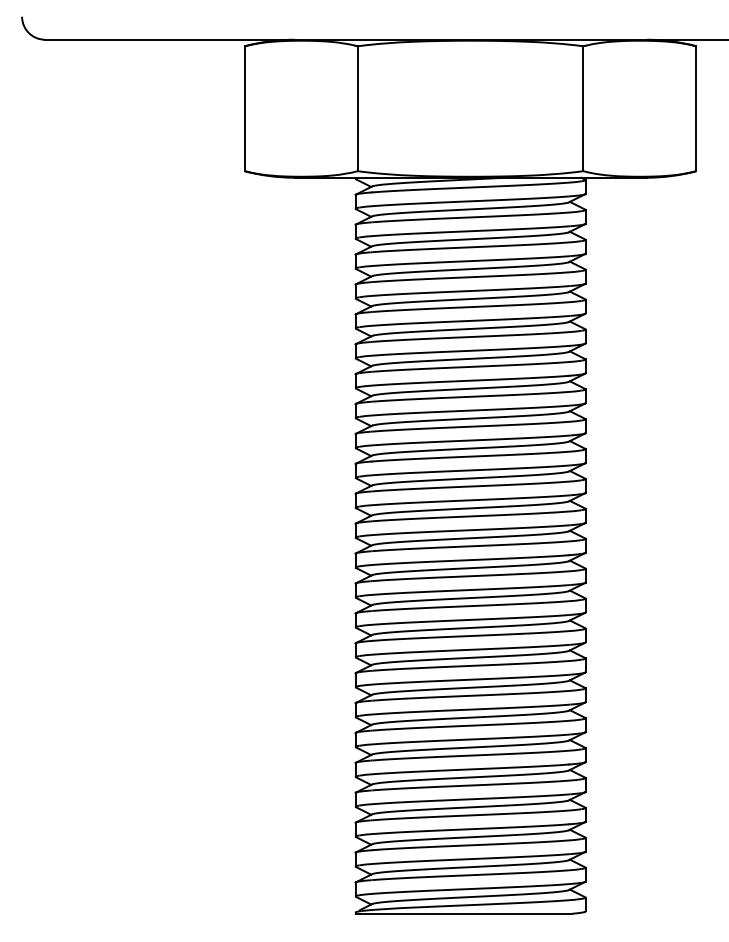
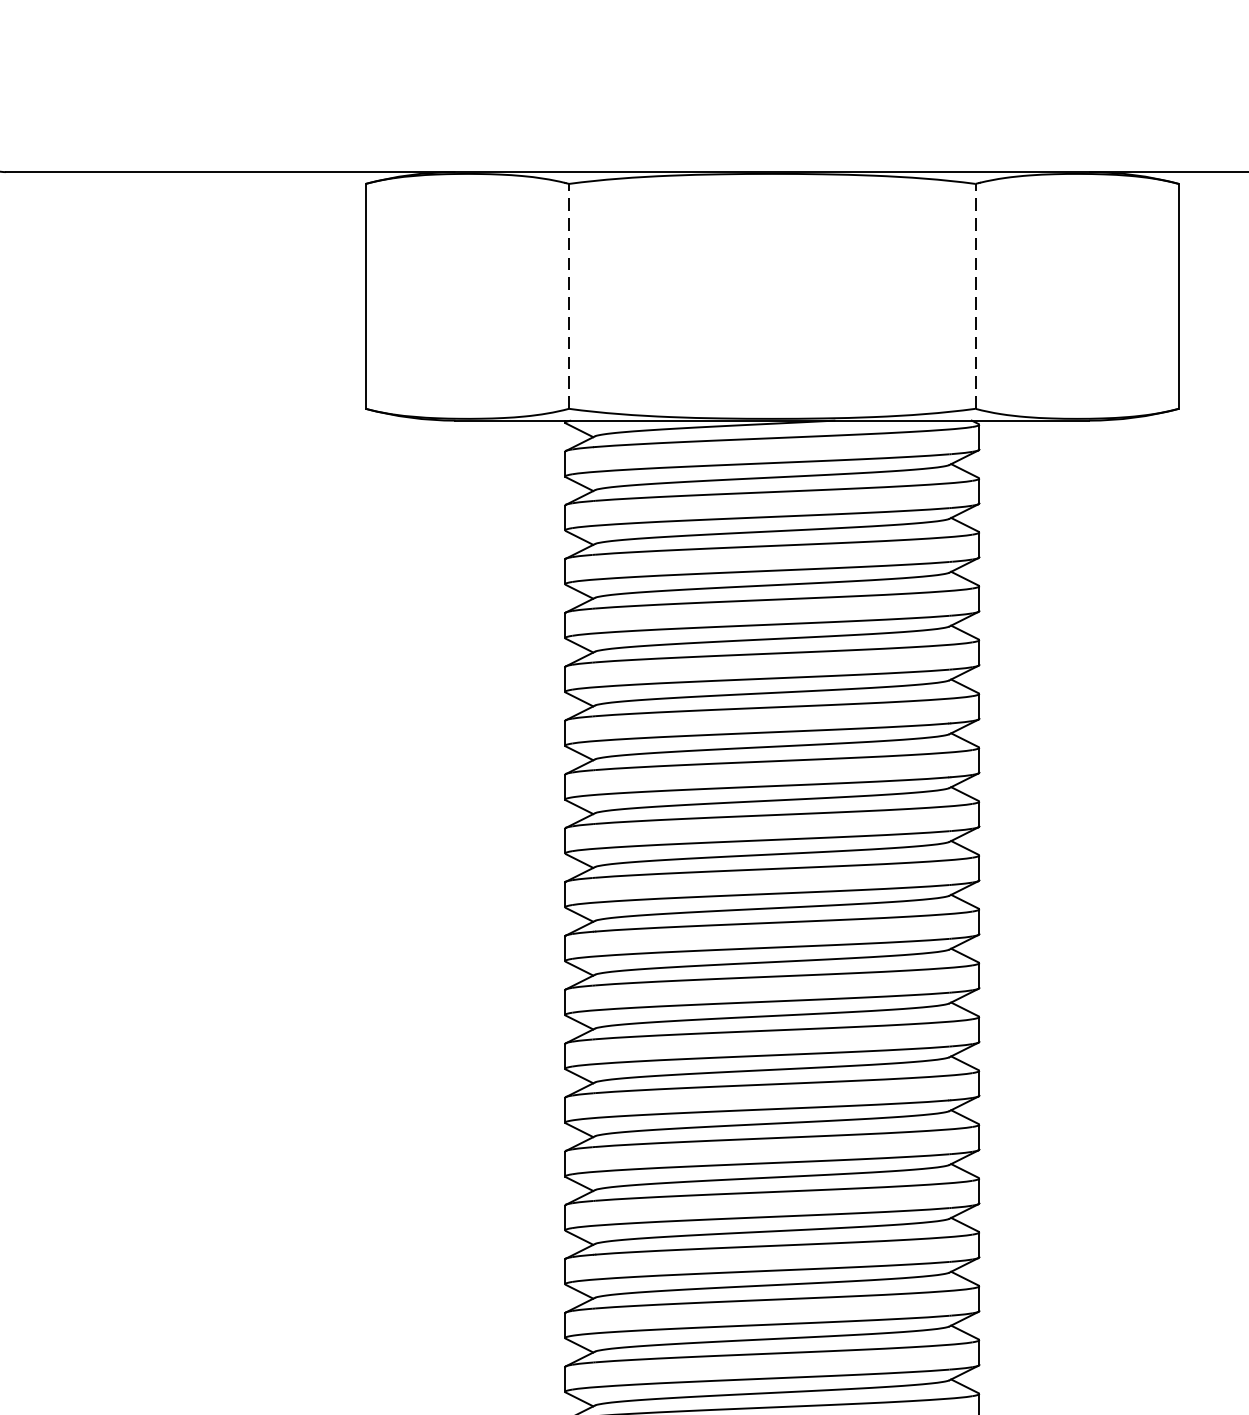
line: (357, 108) -> (568, 295), solid -> dashed
line: (583, 108) -> (975, 295), solid -> dashed

